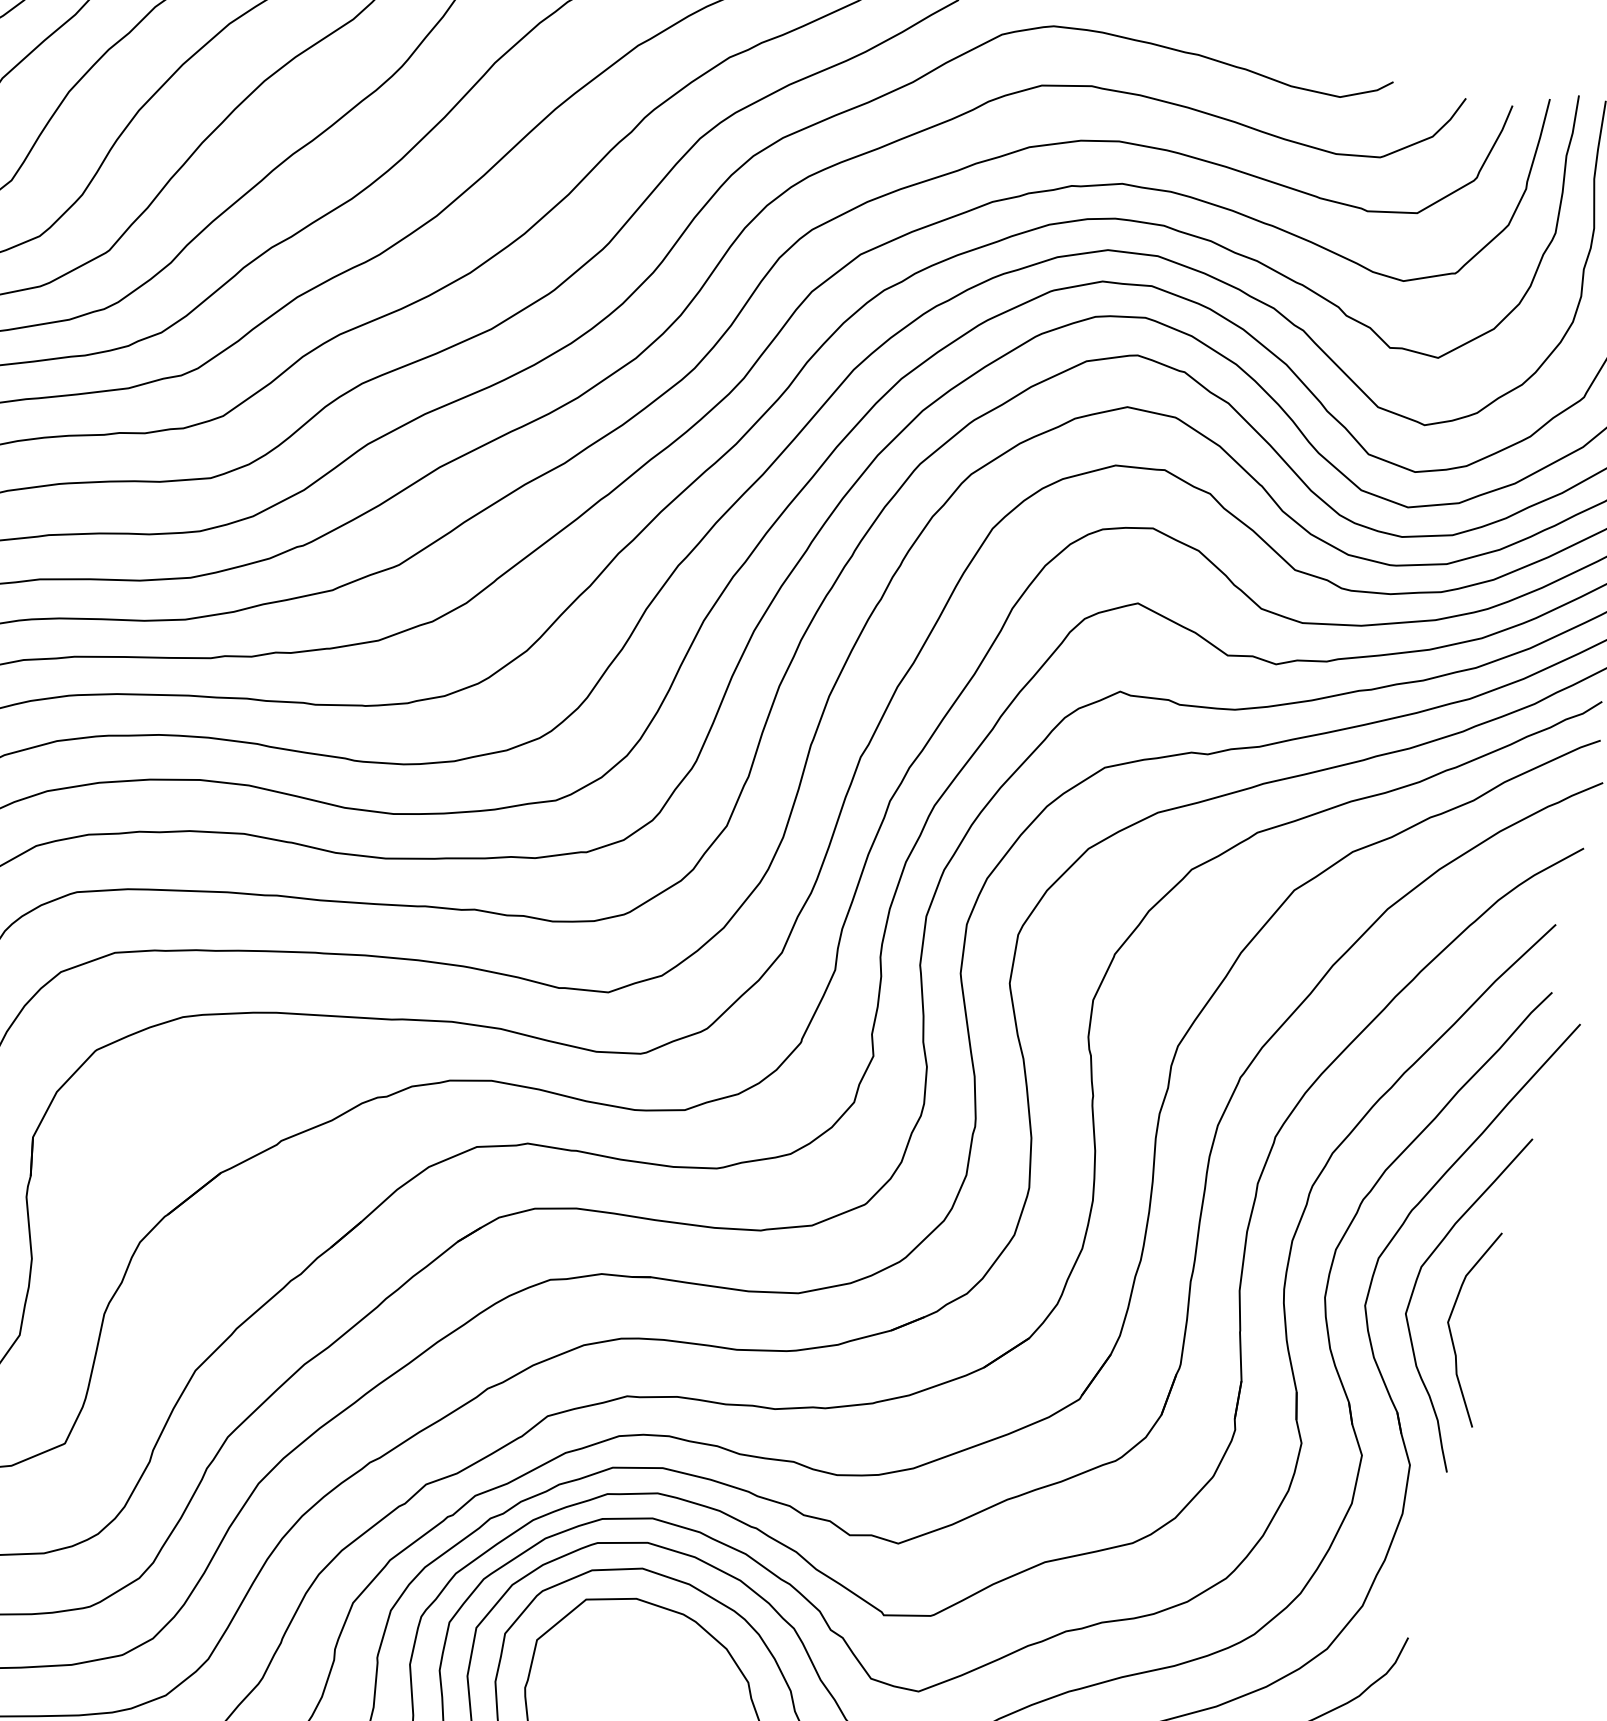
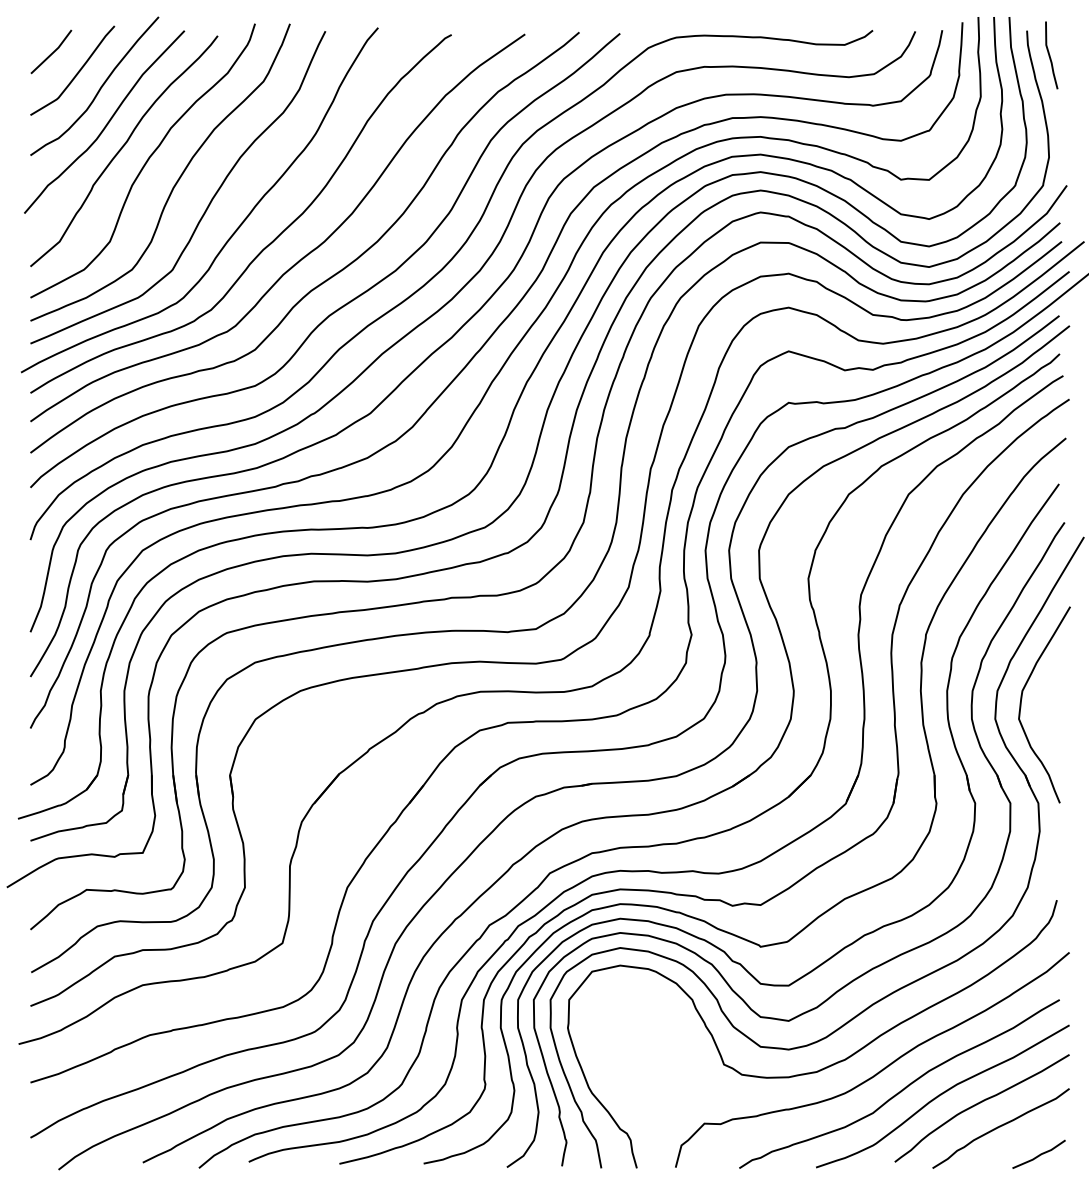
curve: (1451, 1329) -> (1046, 722), removed

